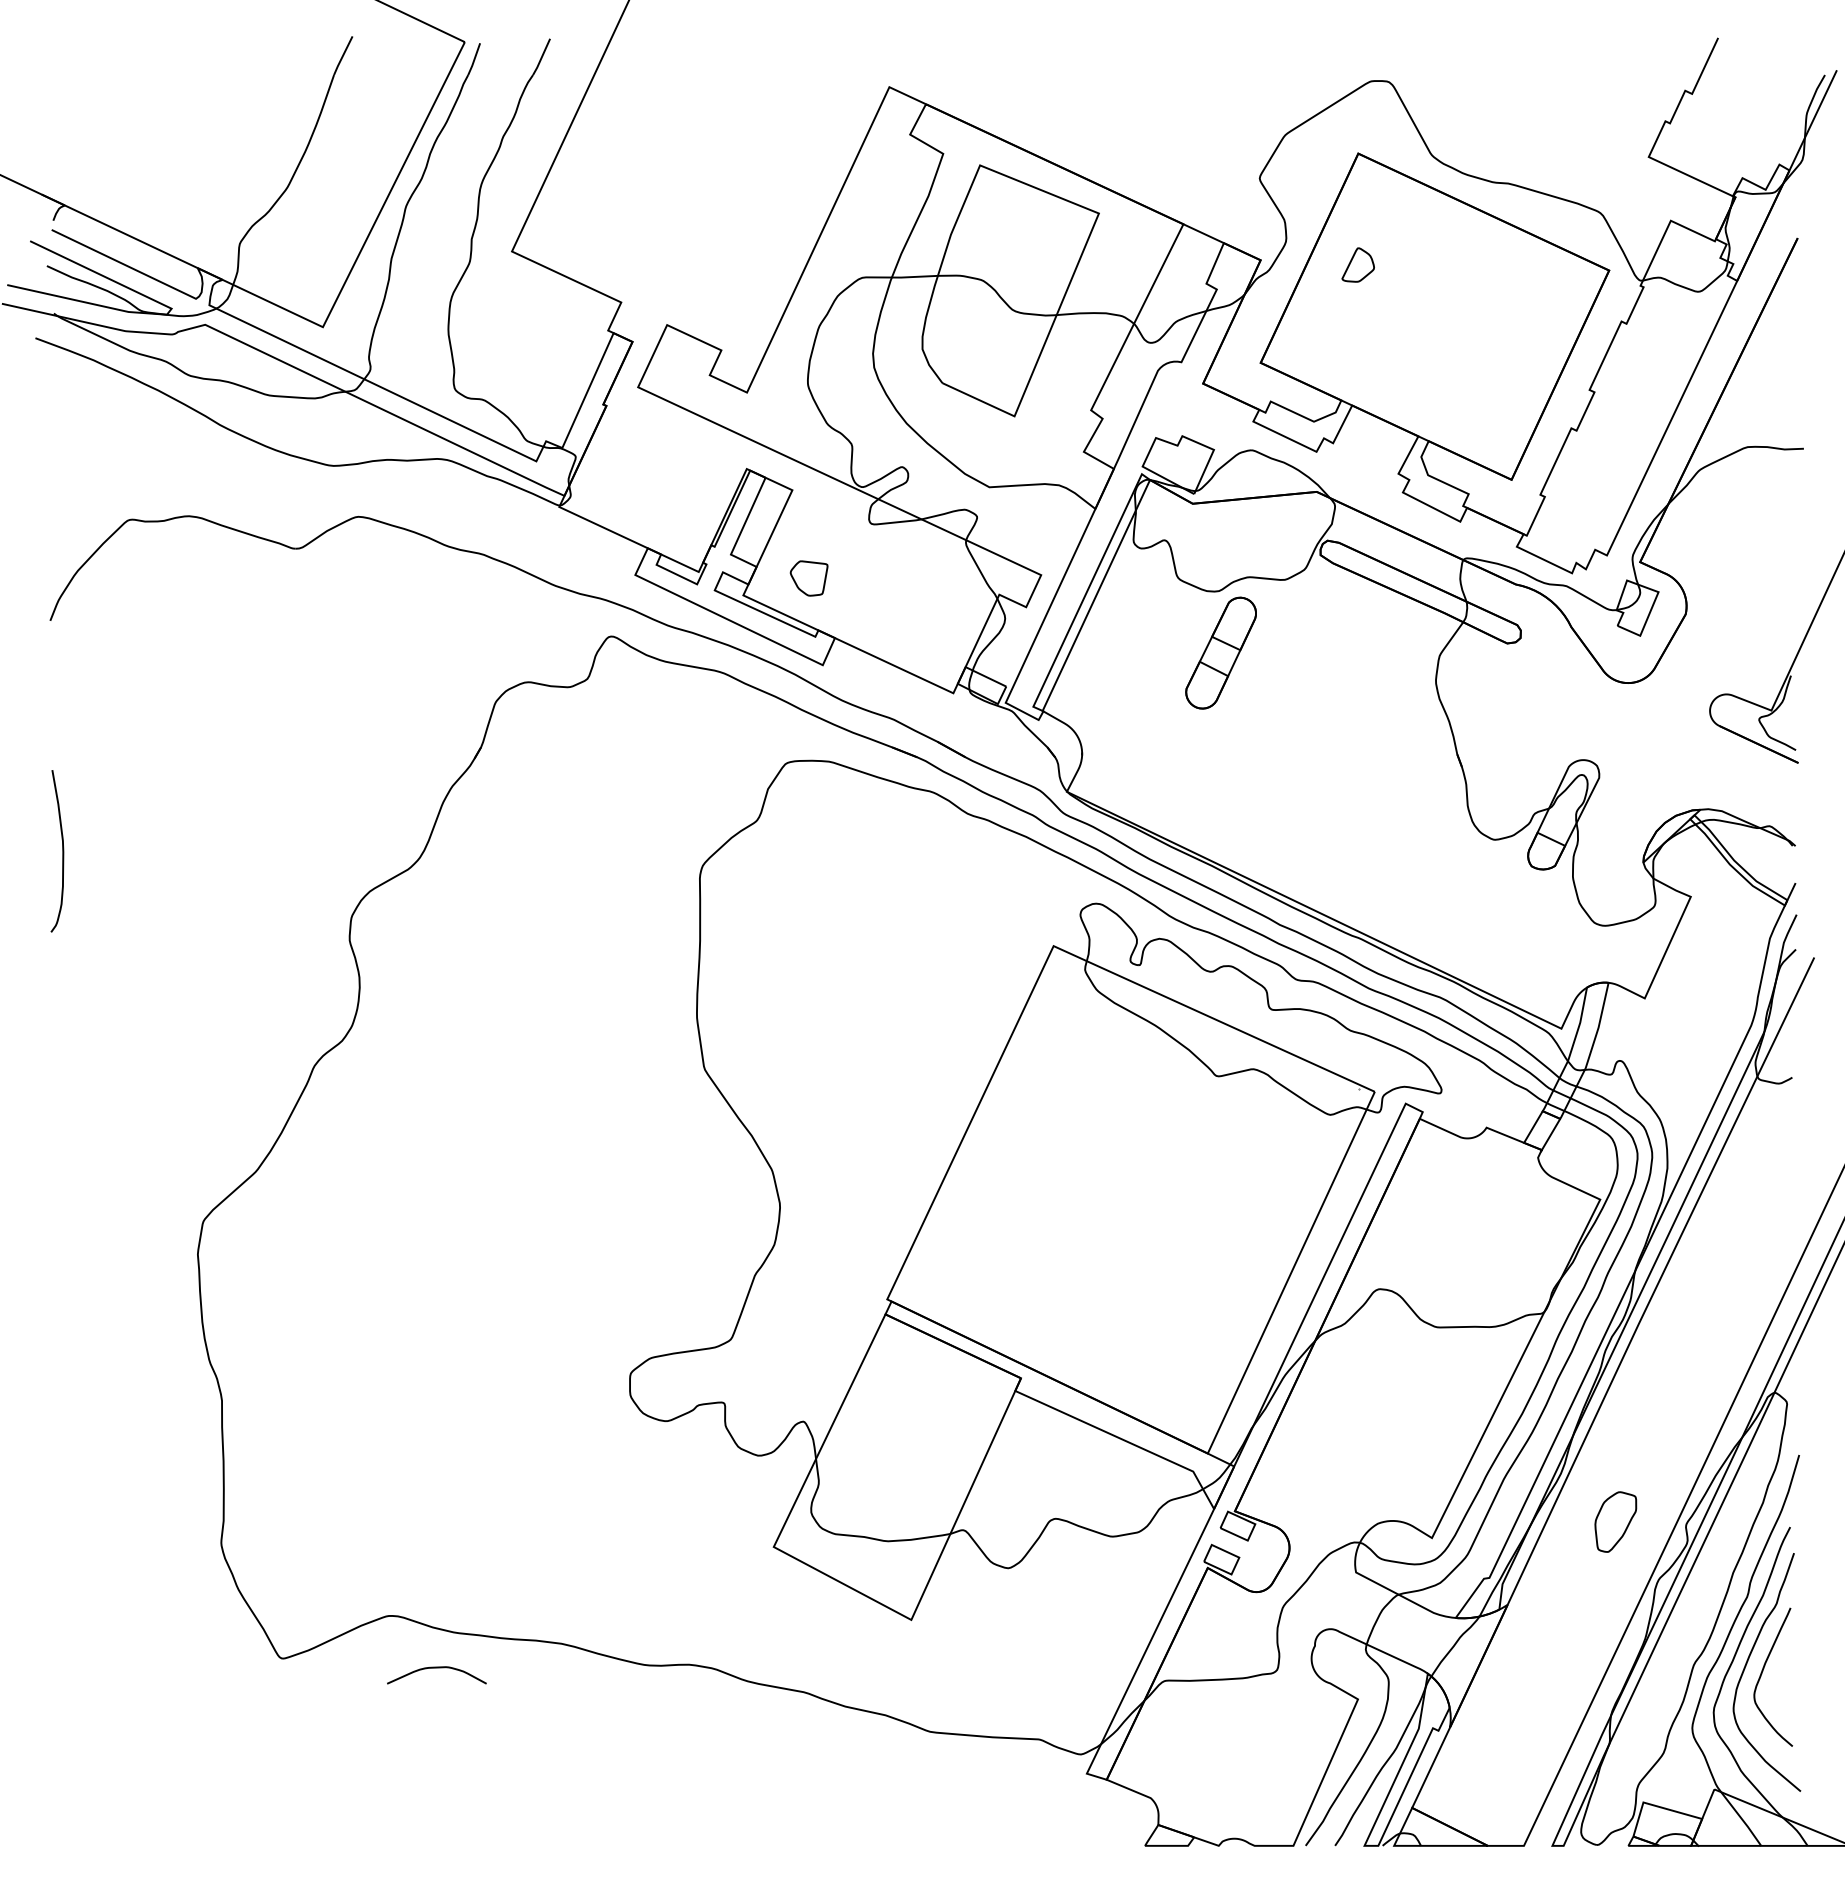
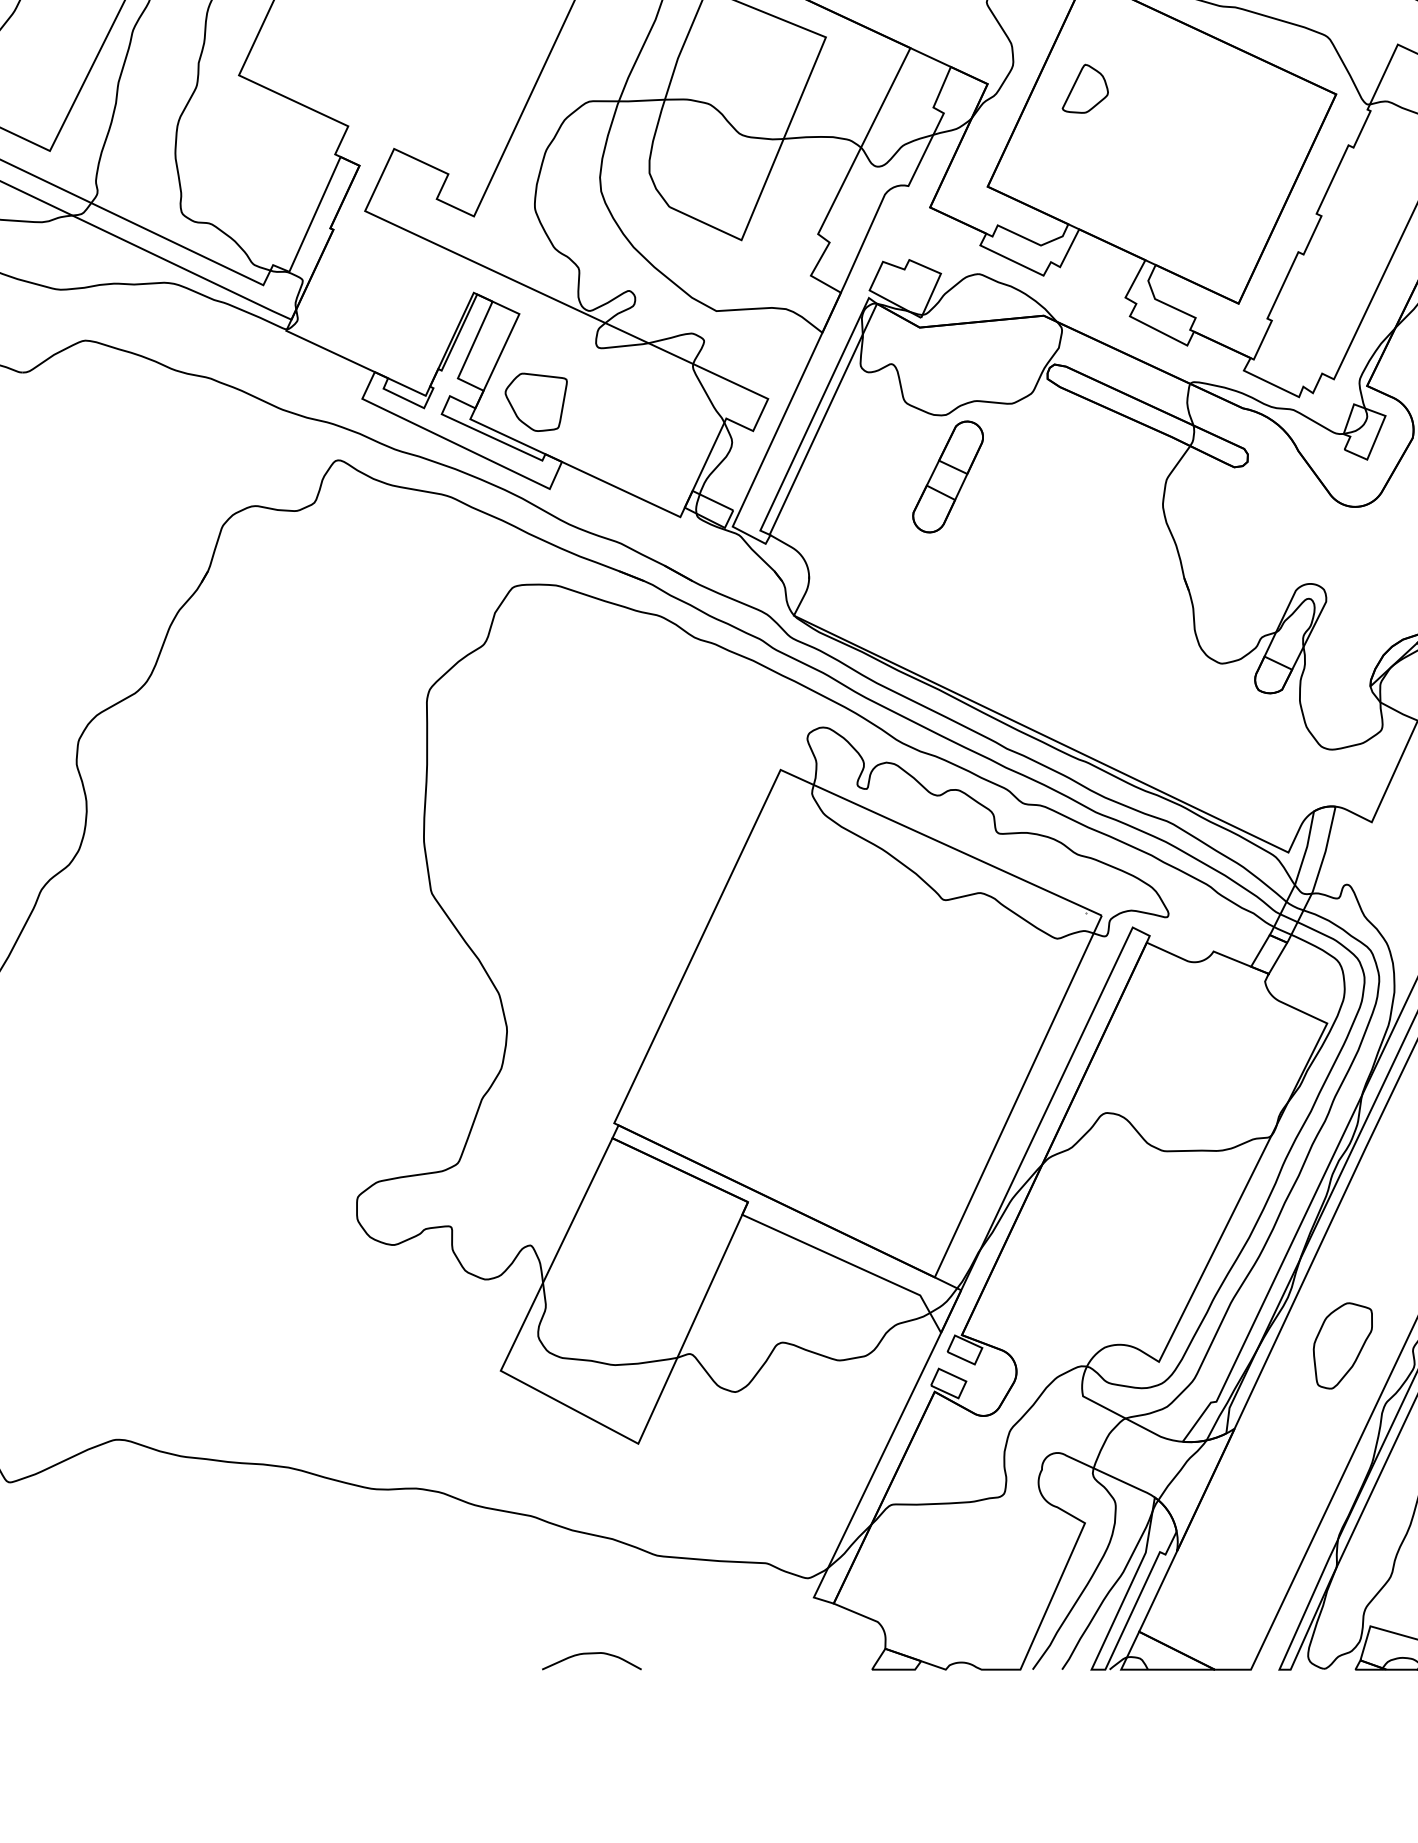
part: (1357, 264) -> (1084, 88), size x1.43
part: (808, 578) -> (535, 402), size x1.67
part: (1615, 1521) -> (1342, 1345), size x1.43
curve: (436, 1668) -> (591, 1654), moved

